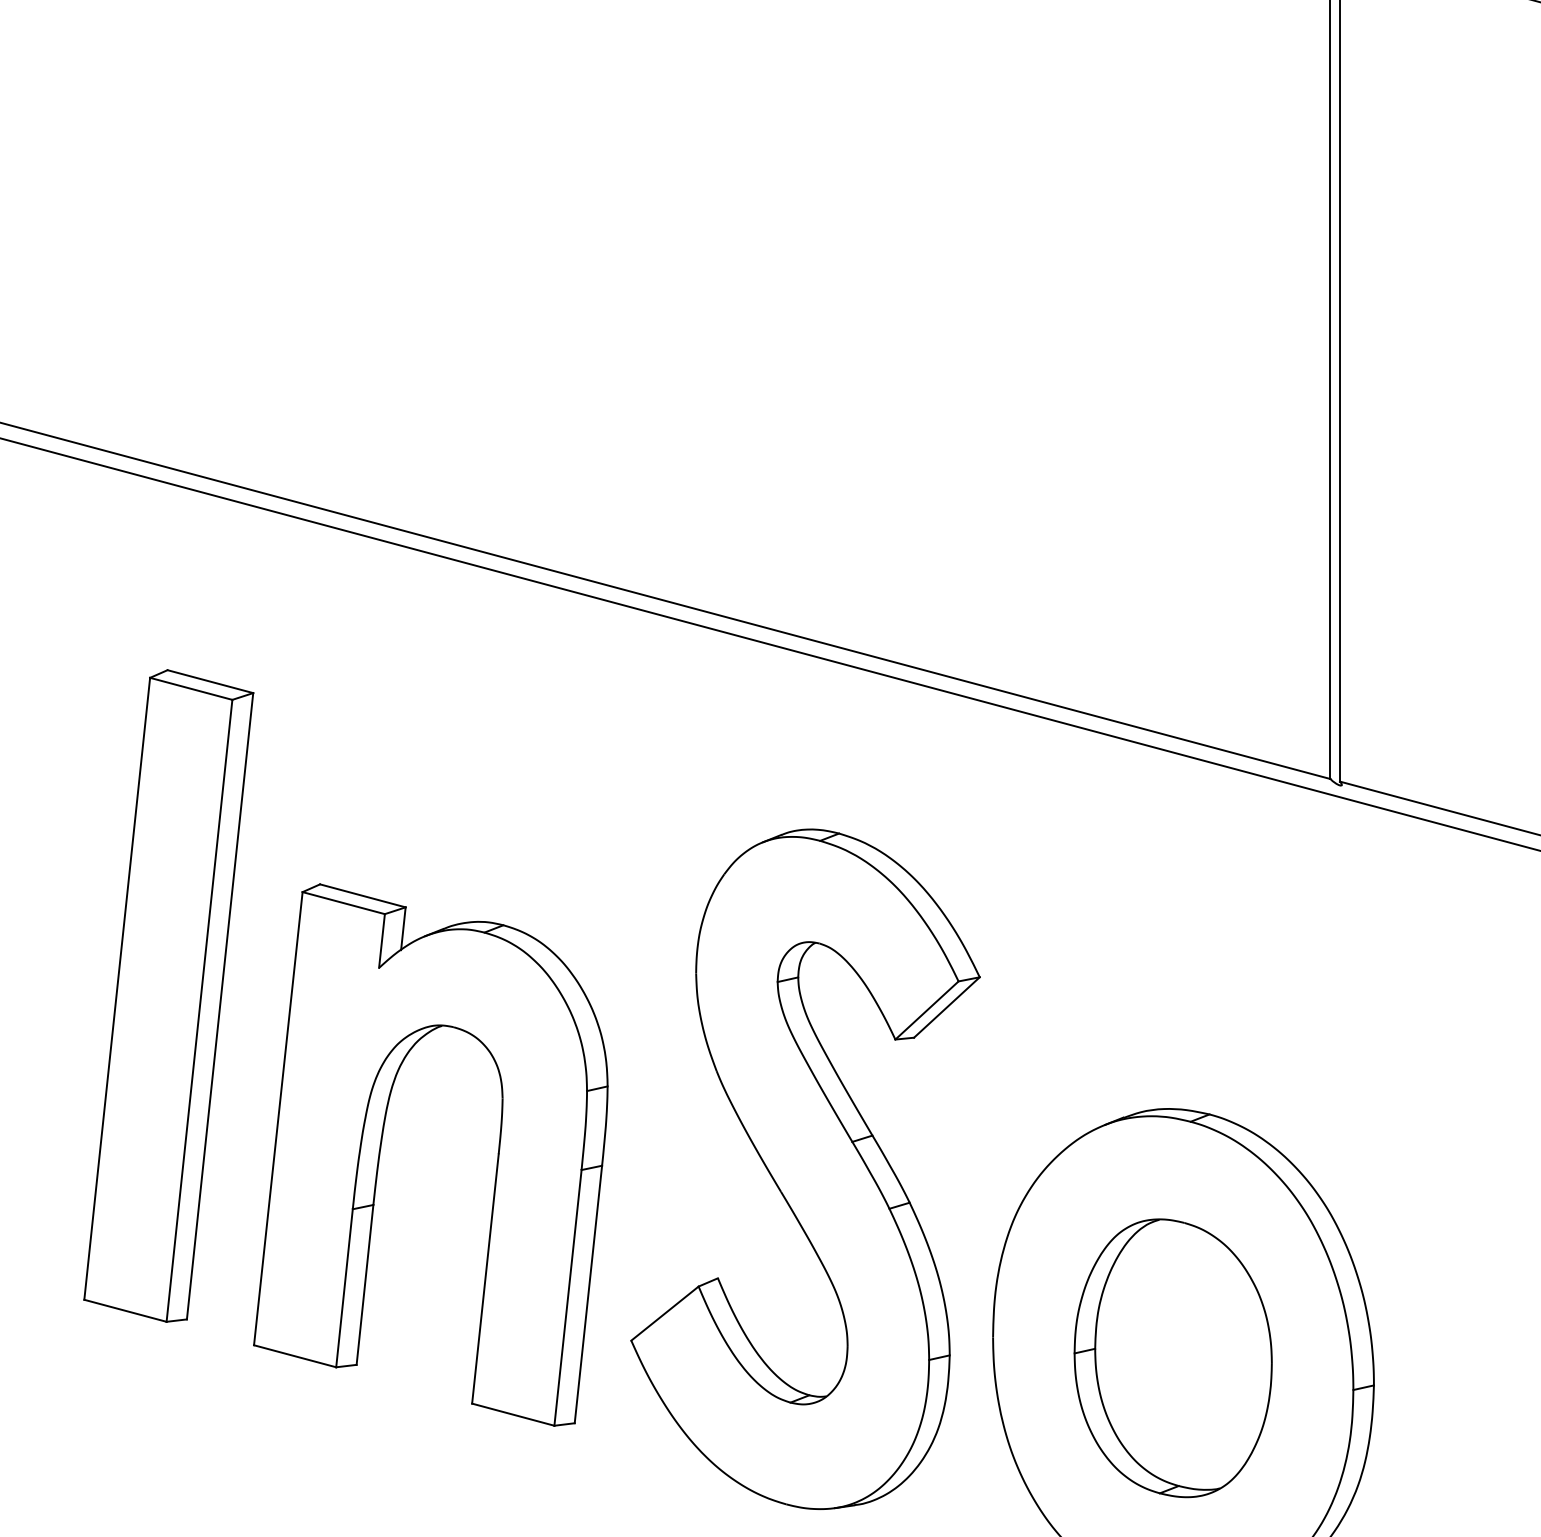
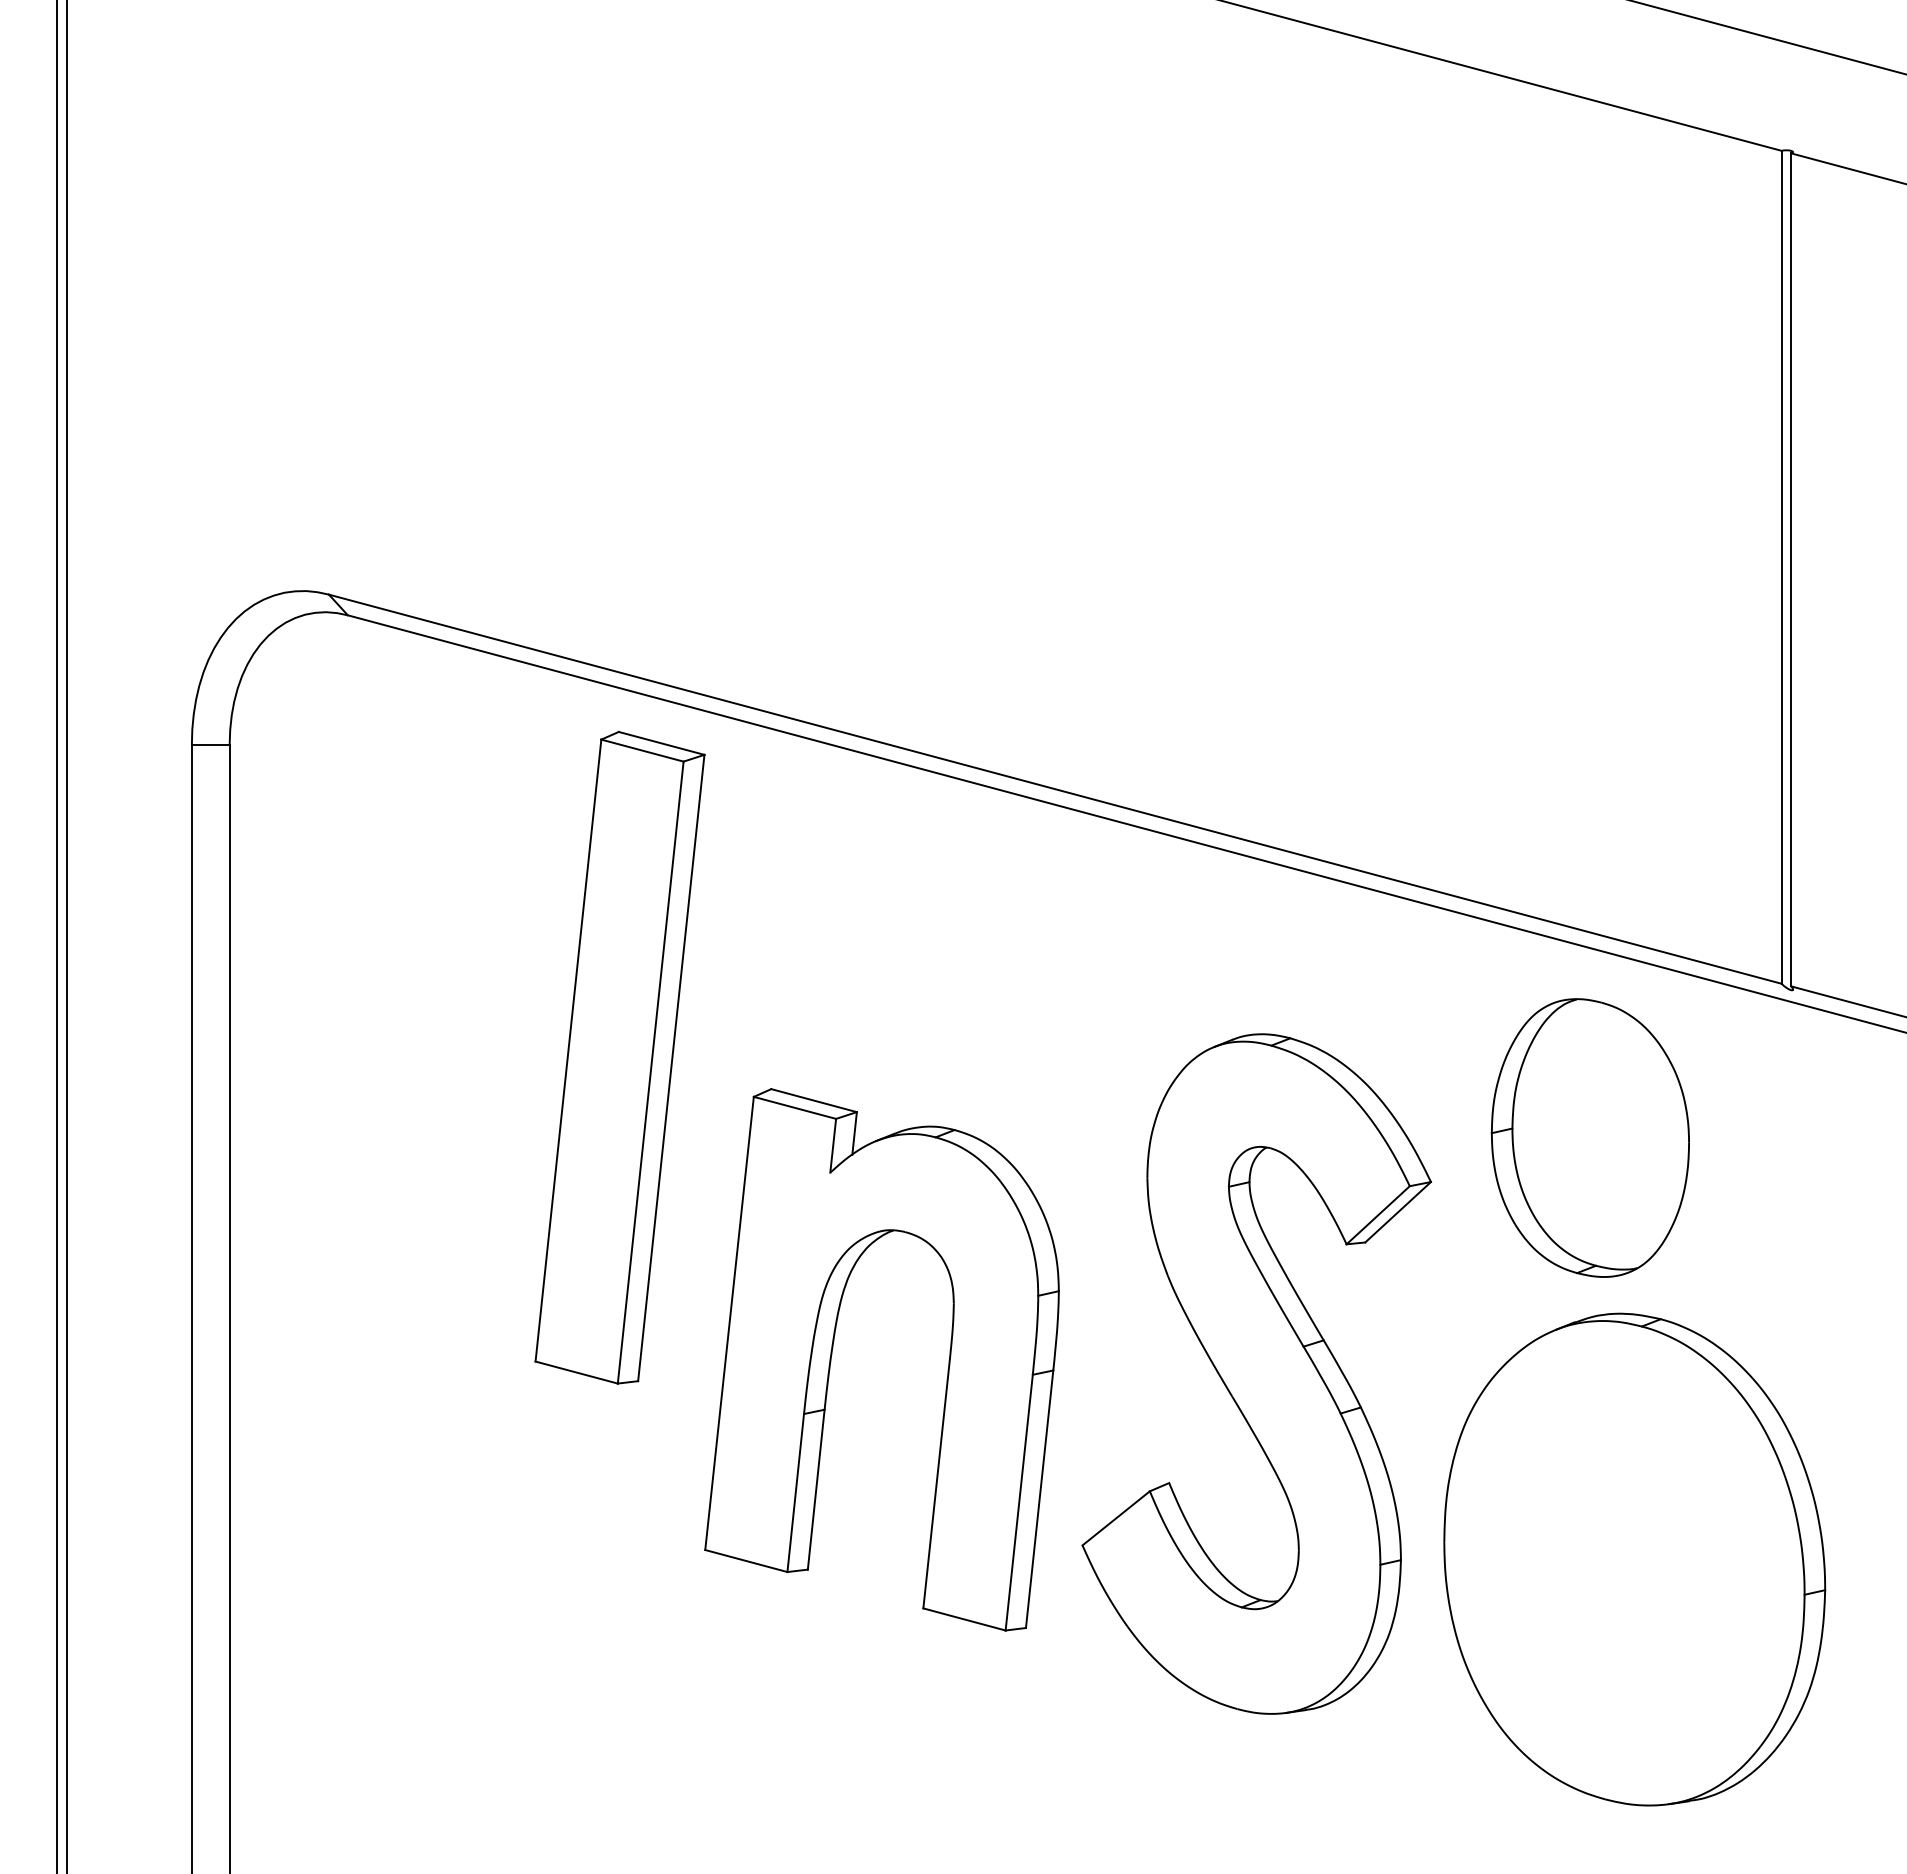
part: (168, 995) -> (619, 1057), moved
part: (1172, 1357) -> (1589, 1137), moved

